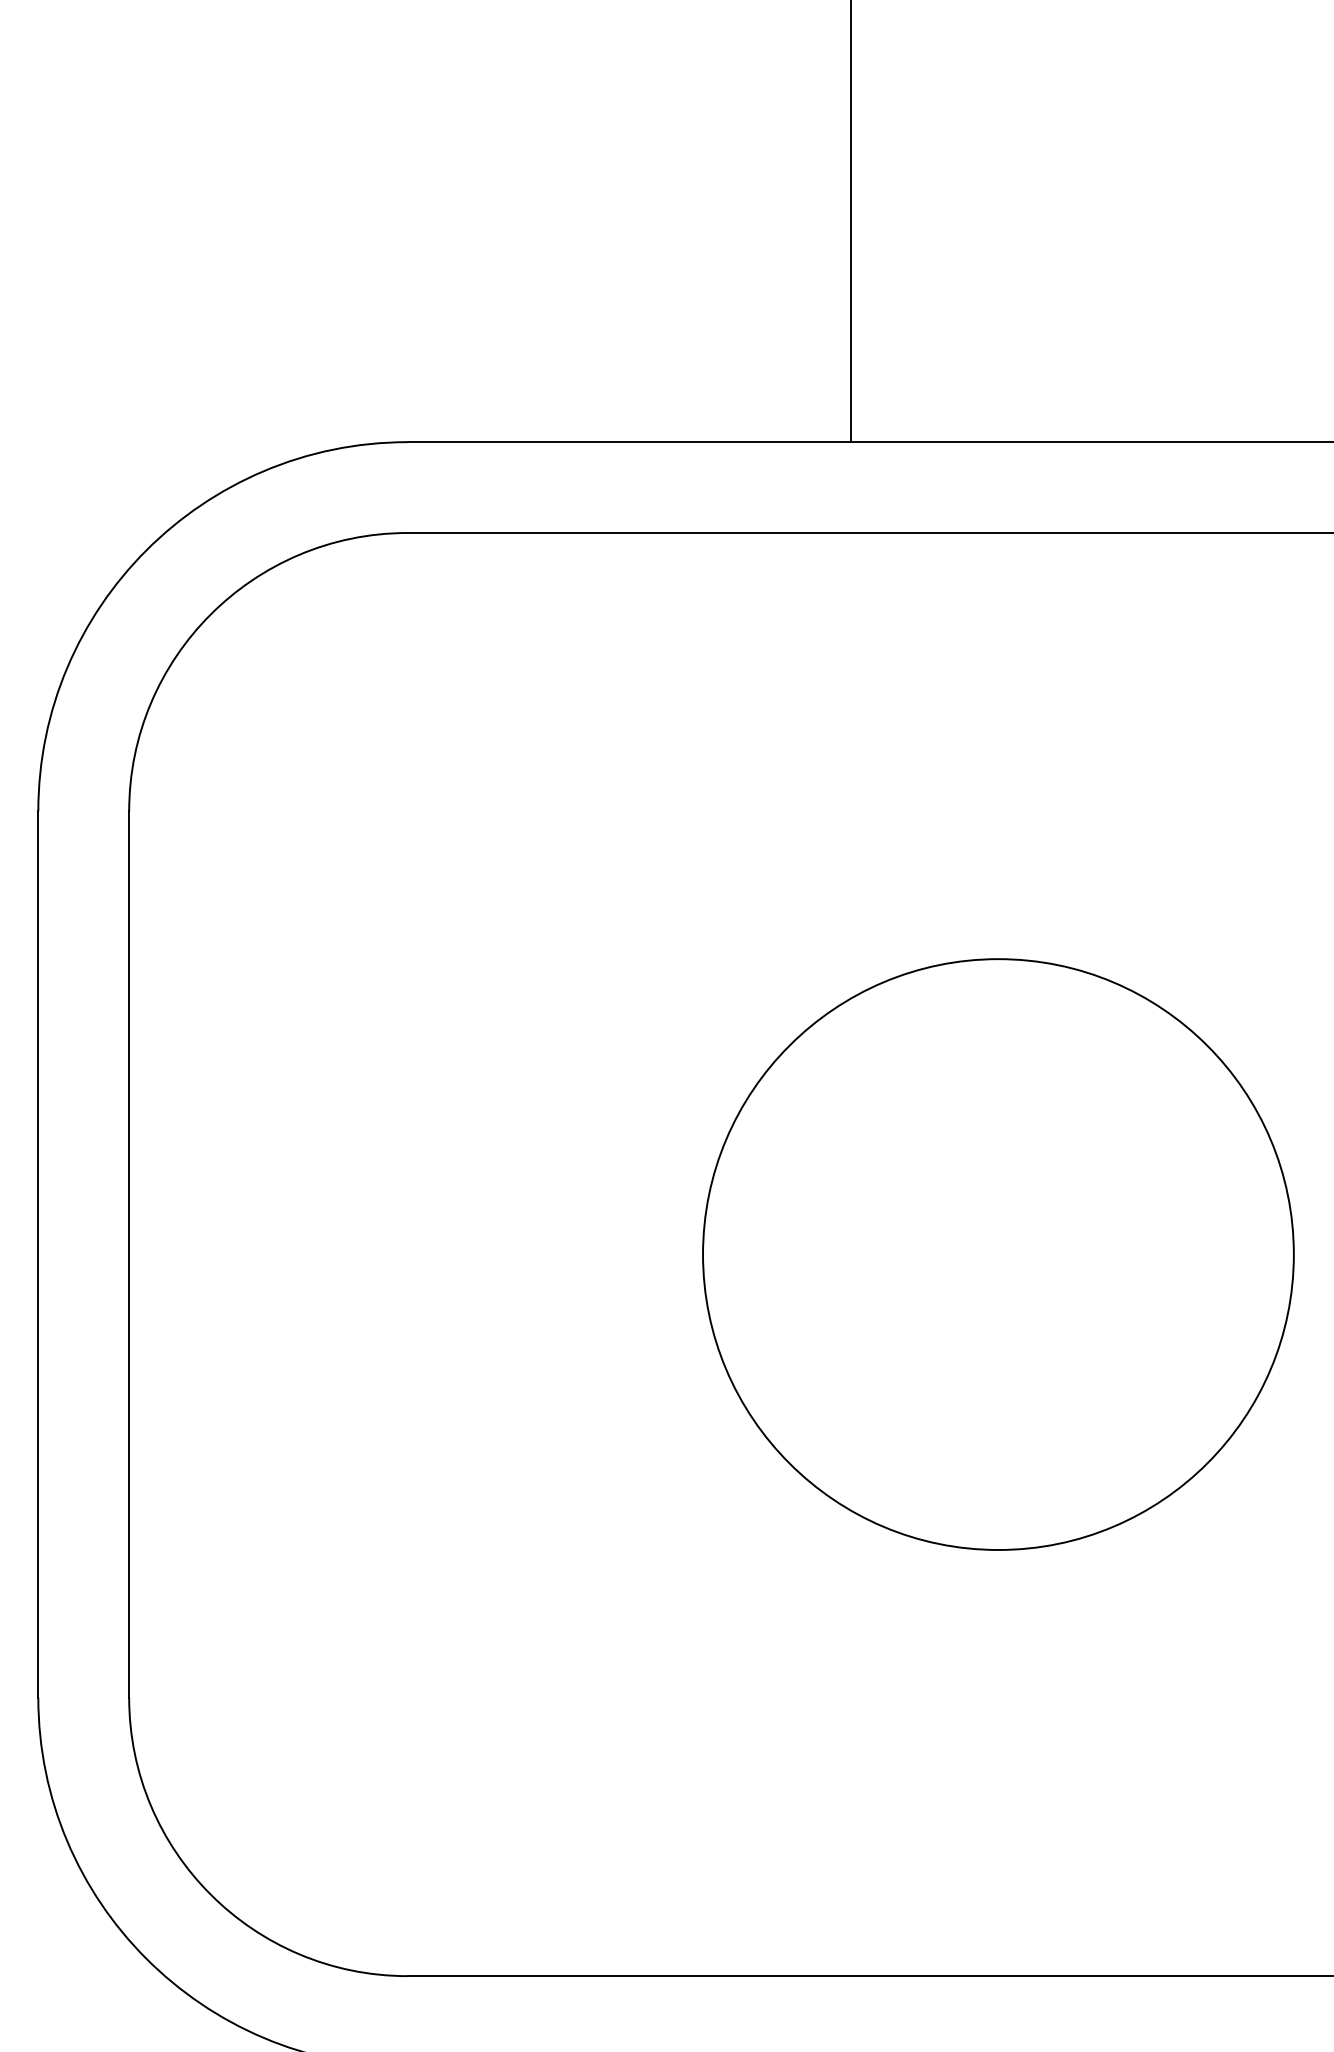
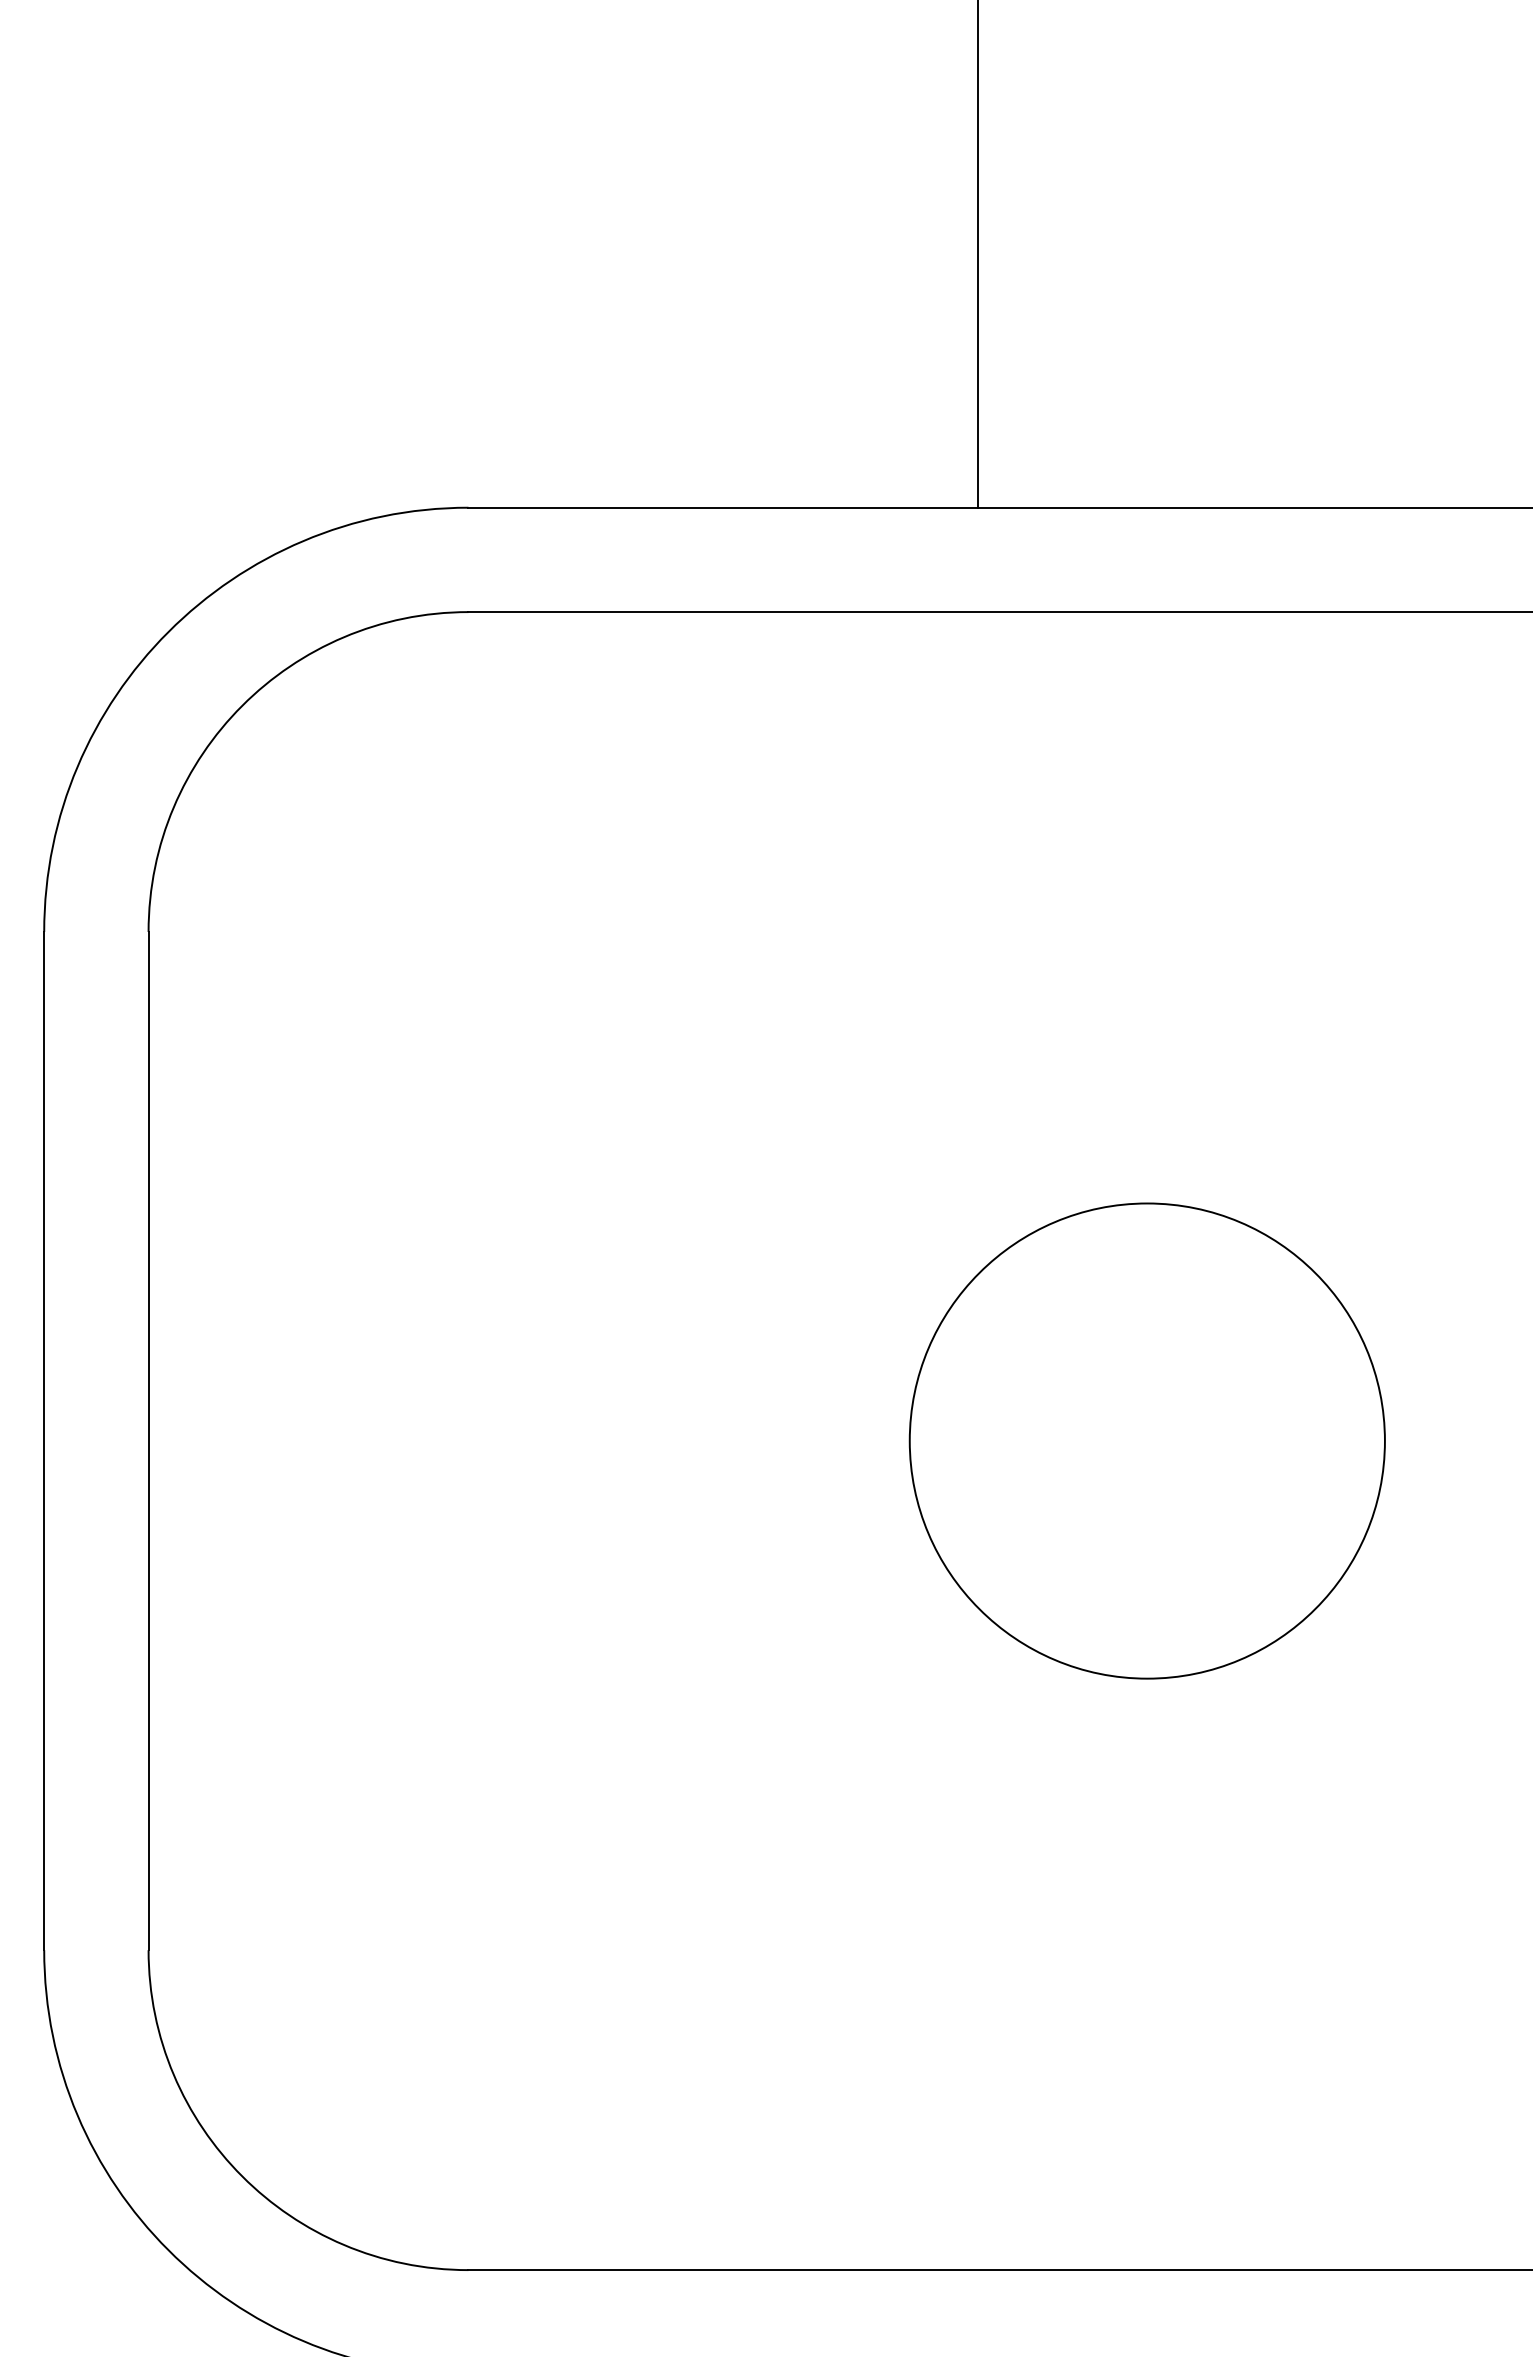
circle: (998, 1254) -> (1147, 1440), size x0.7

